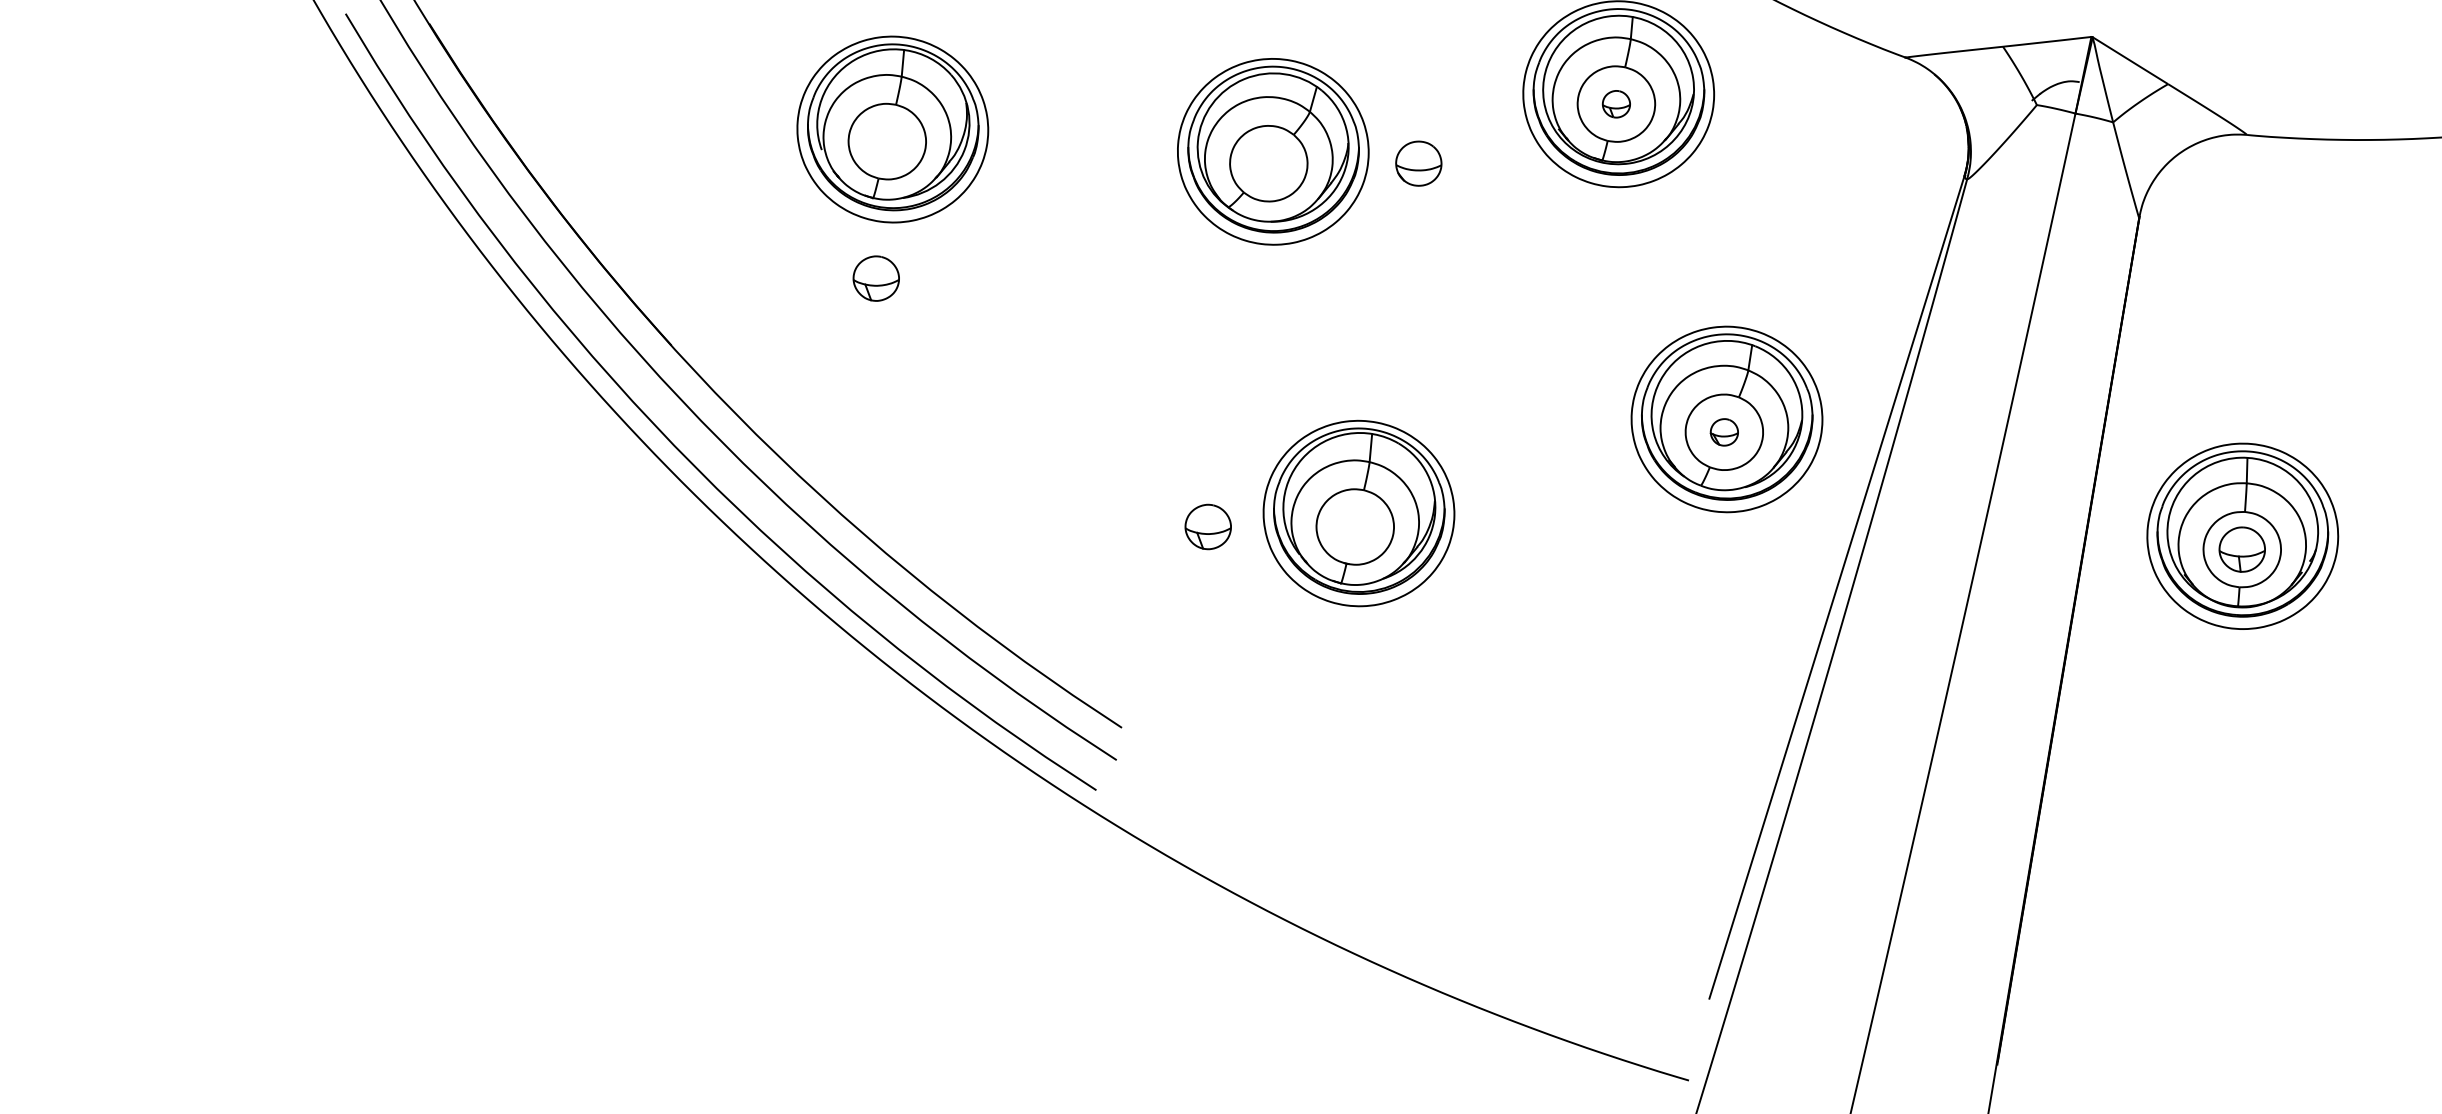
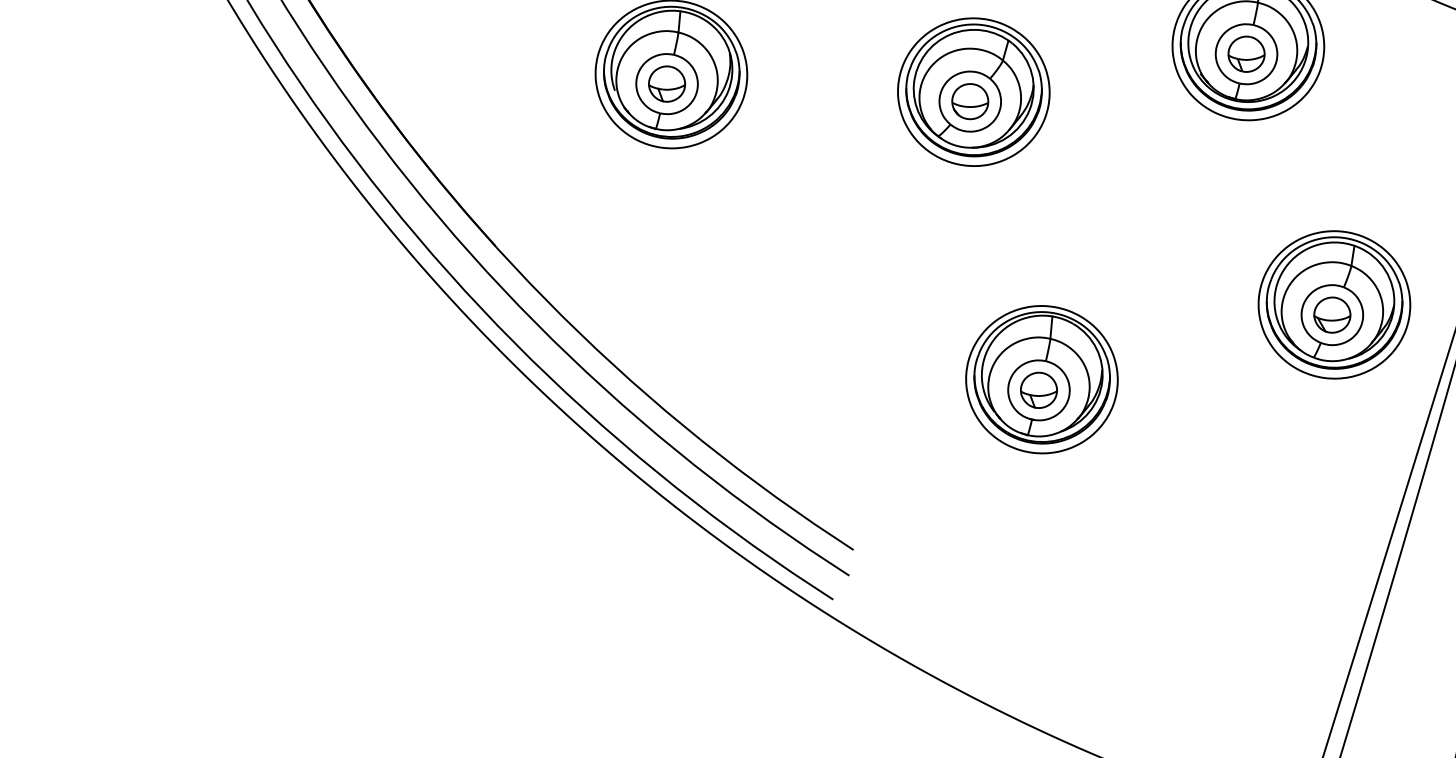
part: (1616, 104) -> (1246, 54), size x1.67
part: (1418, 163) -> (970, 101), moved
part: (875, 278) -> (666, 83), moved
part: (1724, 432) -> (1332, 315), size x1.67
part: (1207, 526) -> (1038, 389), moved

